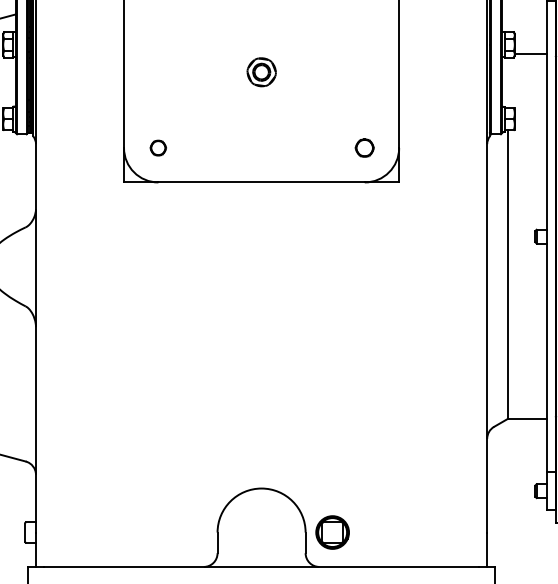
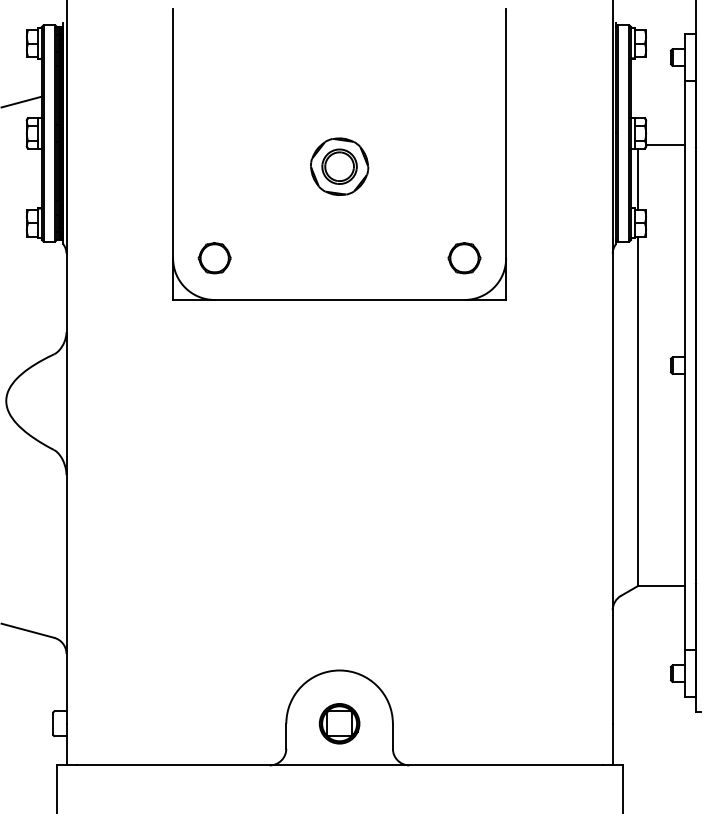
part: (261, 72) -> (339, 166), size x1.67
line: (507, 82) -> (637, 179), added
part: (158, 148) -> (214, 258), size x1.67
part: (364, 148) -> (464, 258), size x1.43
part: (332, 532) -> (339, 723), moved

